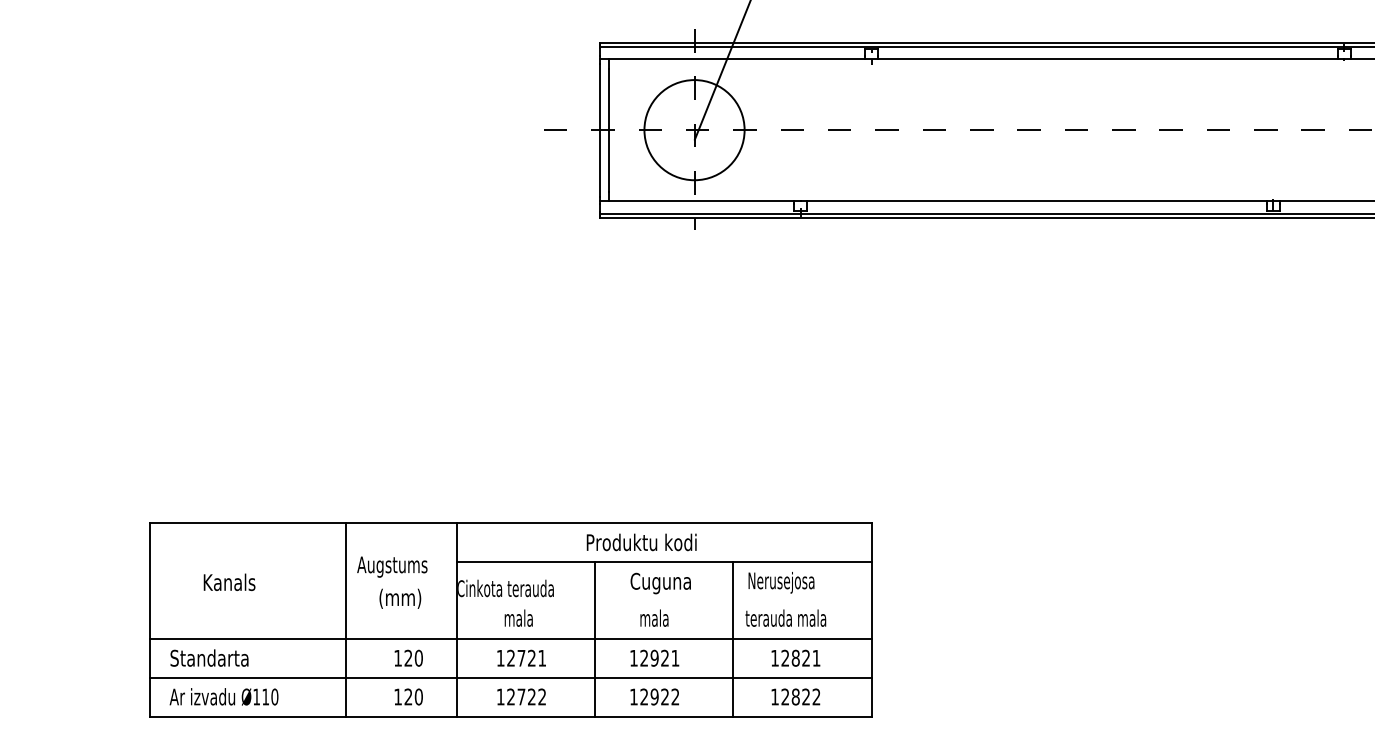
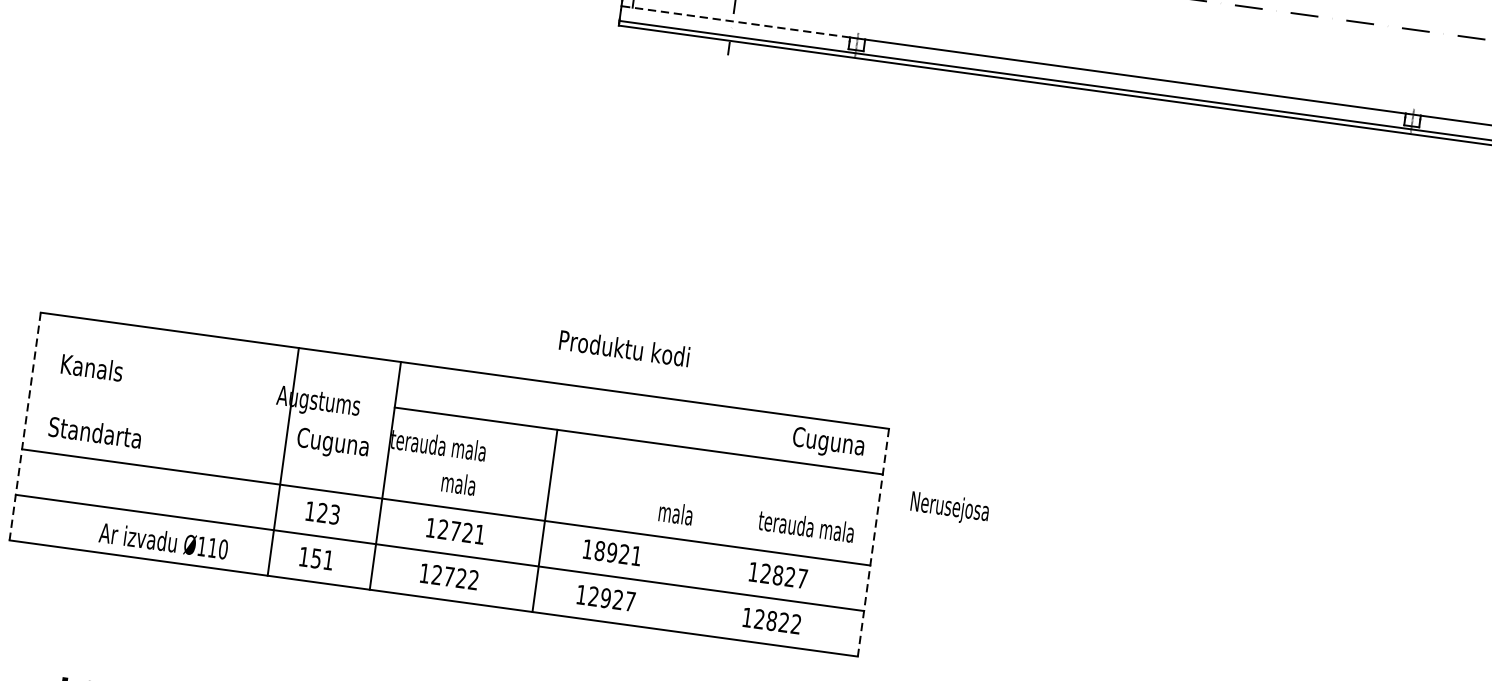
line: (696, 201) -> (734, 22), solid -> dashed
text: (641, 542) -> (624, 348), moved
text: (229, 582) -> (92, 367), moved
text: (781, 582) -> (949, 508), moved
text: (660, 583) -> (828, 443), moved
text: (505, 588) -> (447, 446), Cinkota terauda -> terauda mala
text: (409, 599) -> (333, 444), (mm) -> Cuguna
text: (654, 617) -> (676, 512), moved
text: (785, 617) -> (806, 525), moved
line: (345, 619) -> (282, 461), moved
line: (150, 620) -> (25, 427), solid -> dashed
line: (871, 620) -> (873, 543), solid -> dashed
line: (733, 638) -> (708, 542), removed
text: (209, 657) -> (95, 431), moved
text: (418, 657) -> (334, 513), 120 -> 123
text: (644, 658) -> (600, 551), 12921 -> 18921
text: (816, 658) -> (802, 579), 12821 -> 12827
text: (223, 696) -> (163, 540), moved
text: (413, 696) -> (322, 558), 120 -> 151
text: (675, 696) -> (630, 600), 12922 -> 12927

